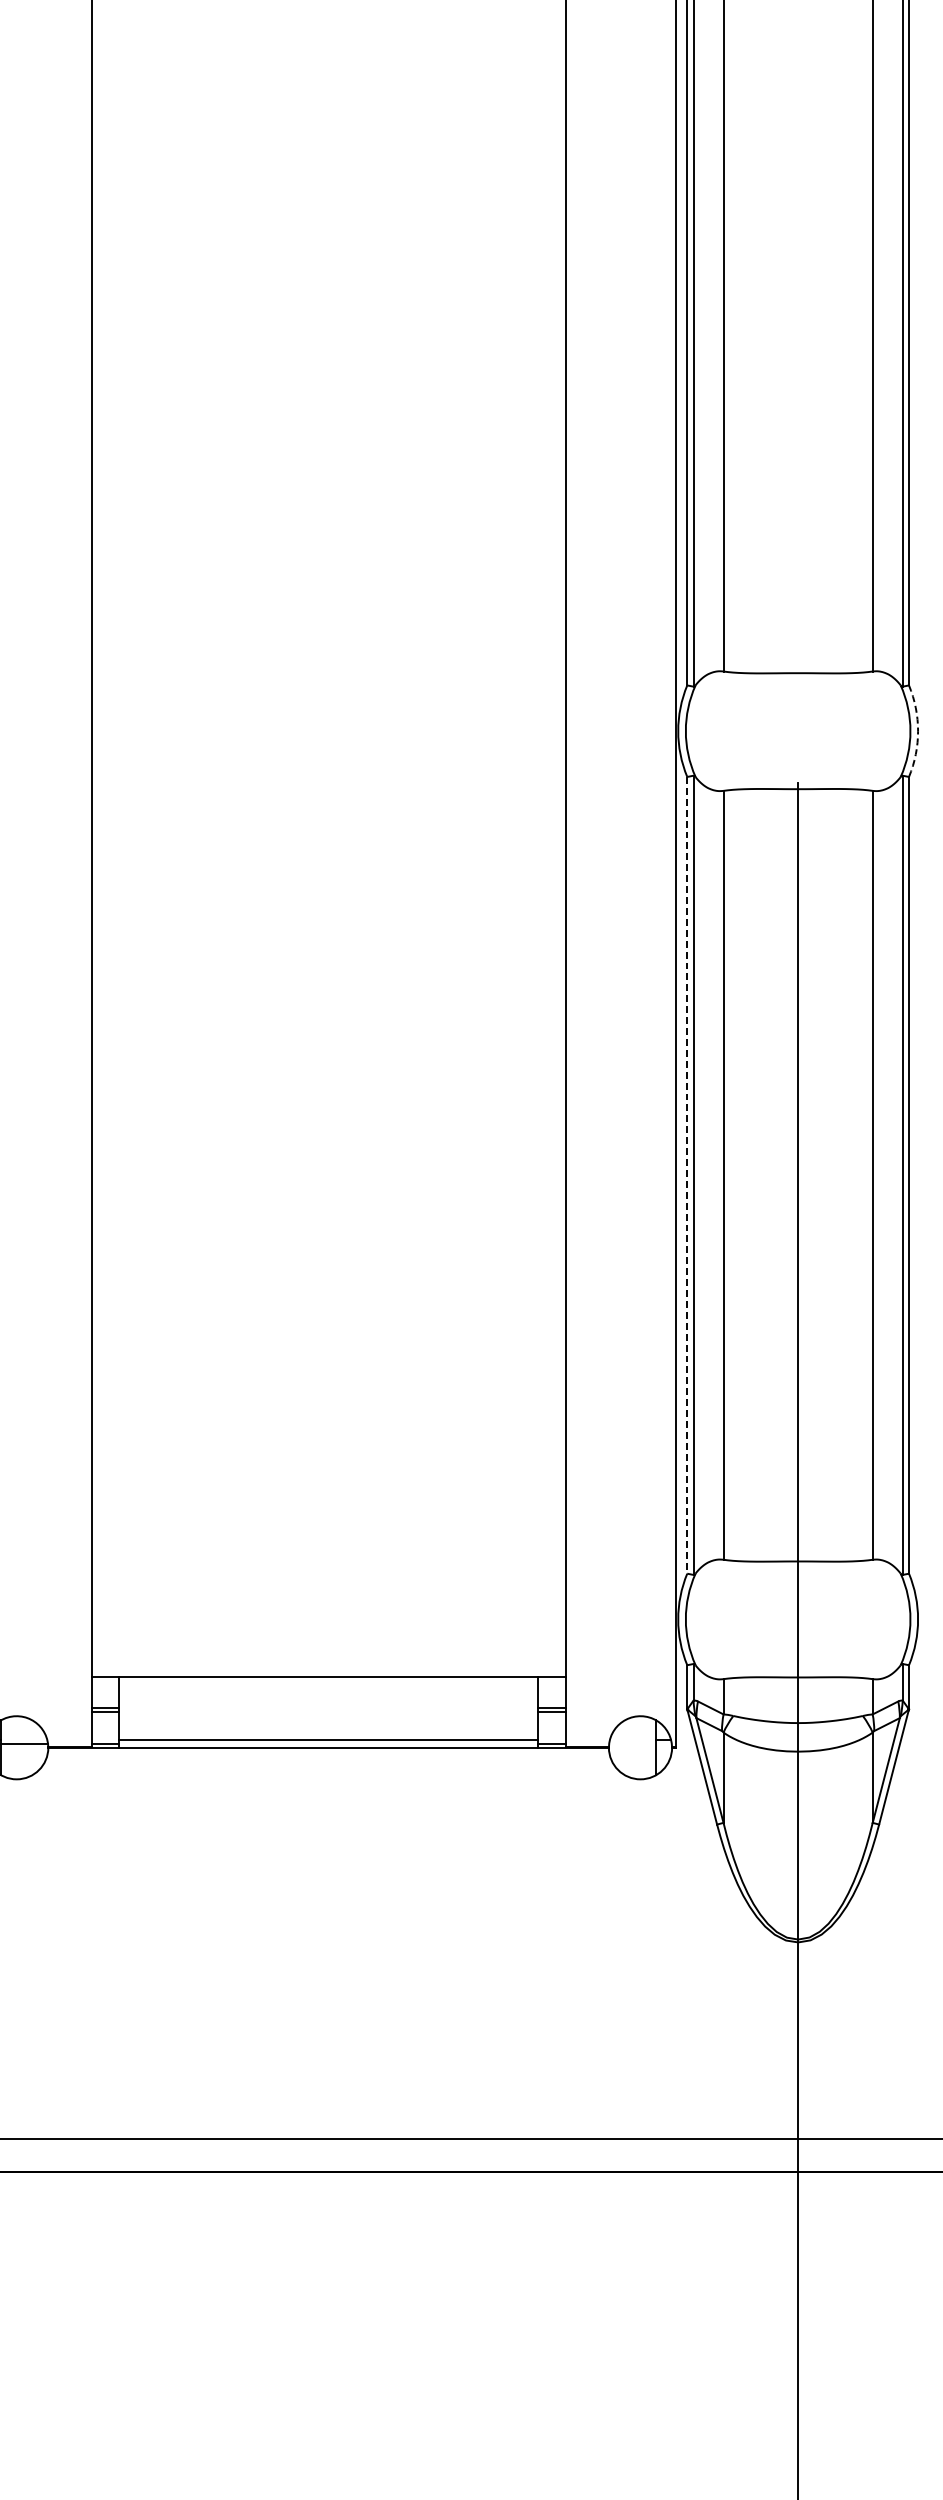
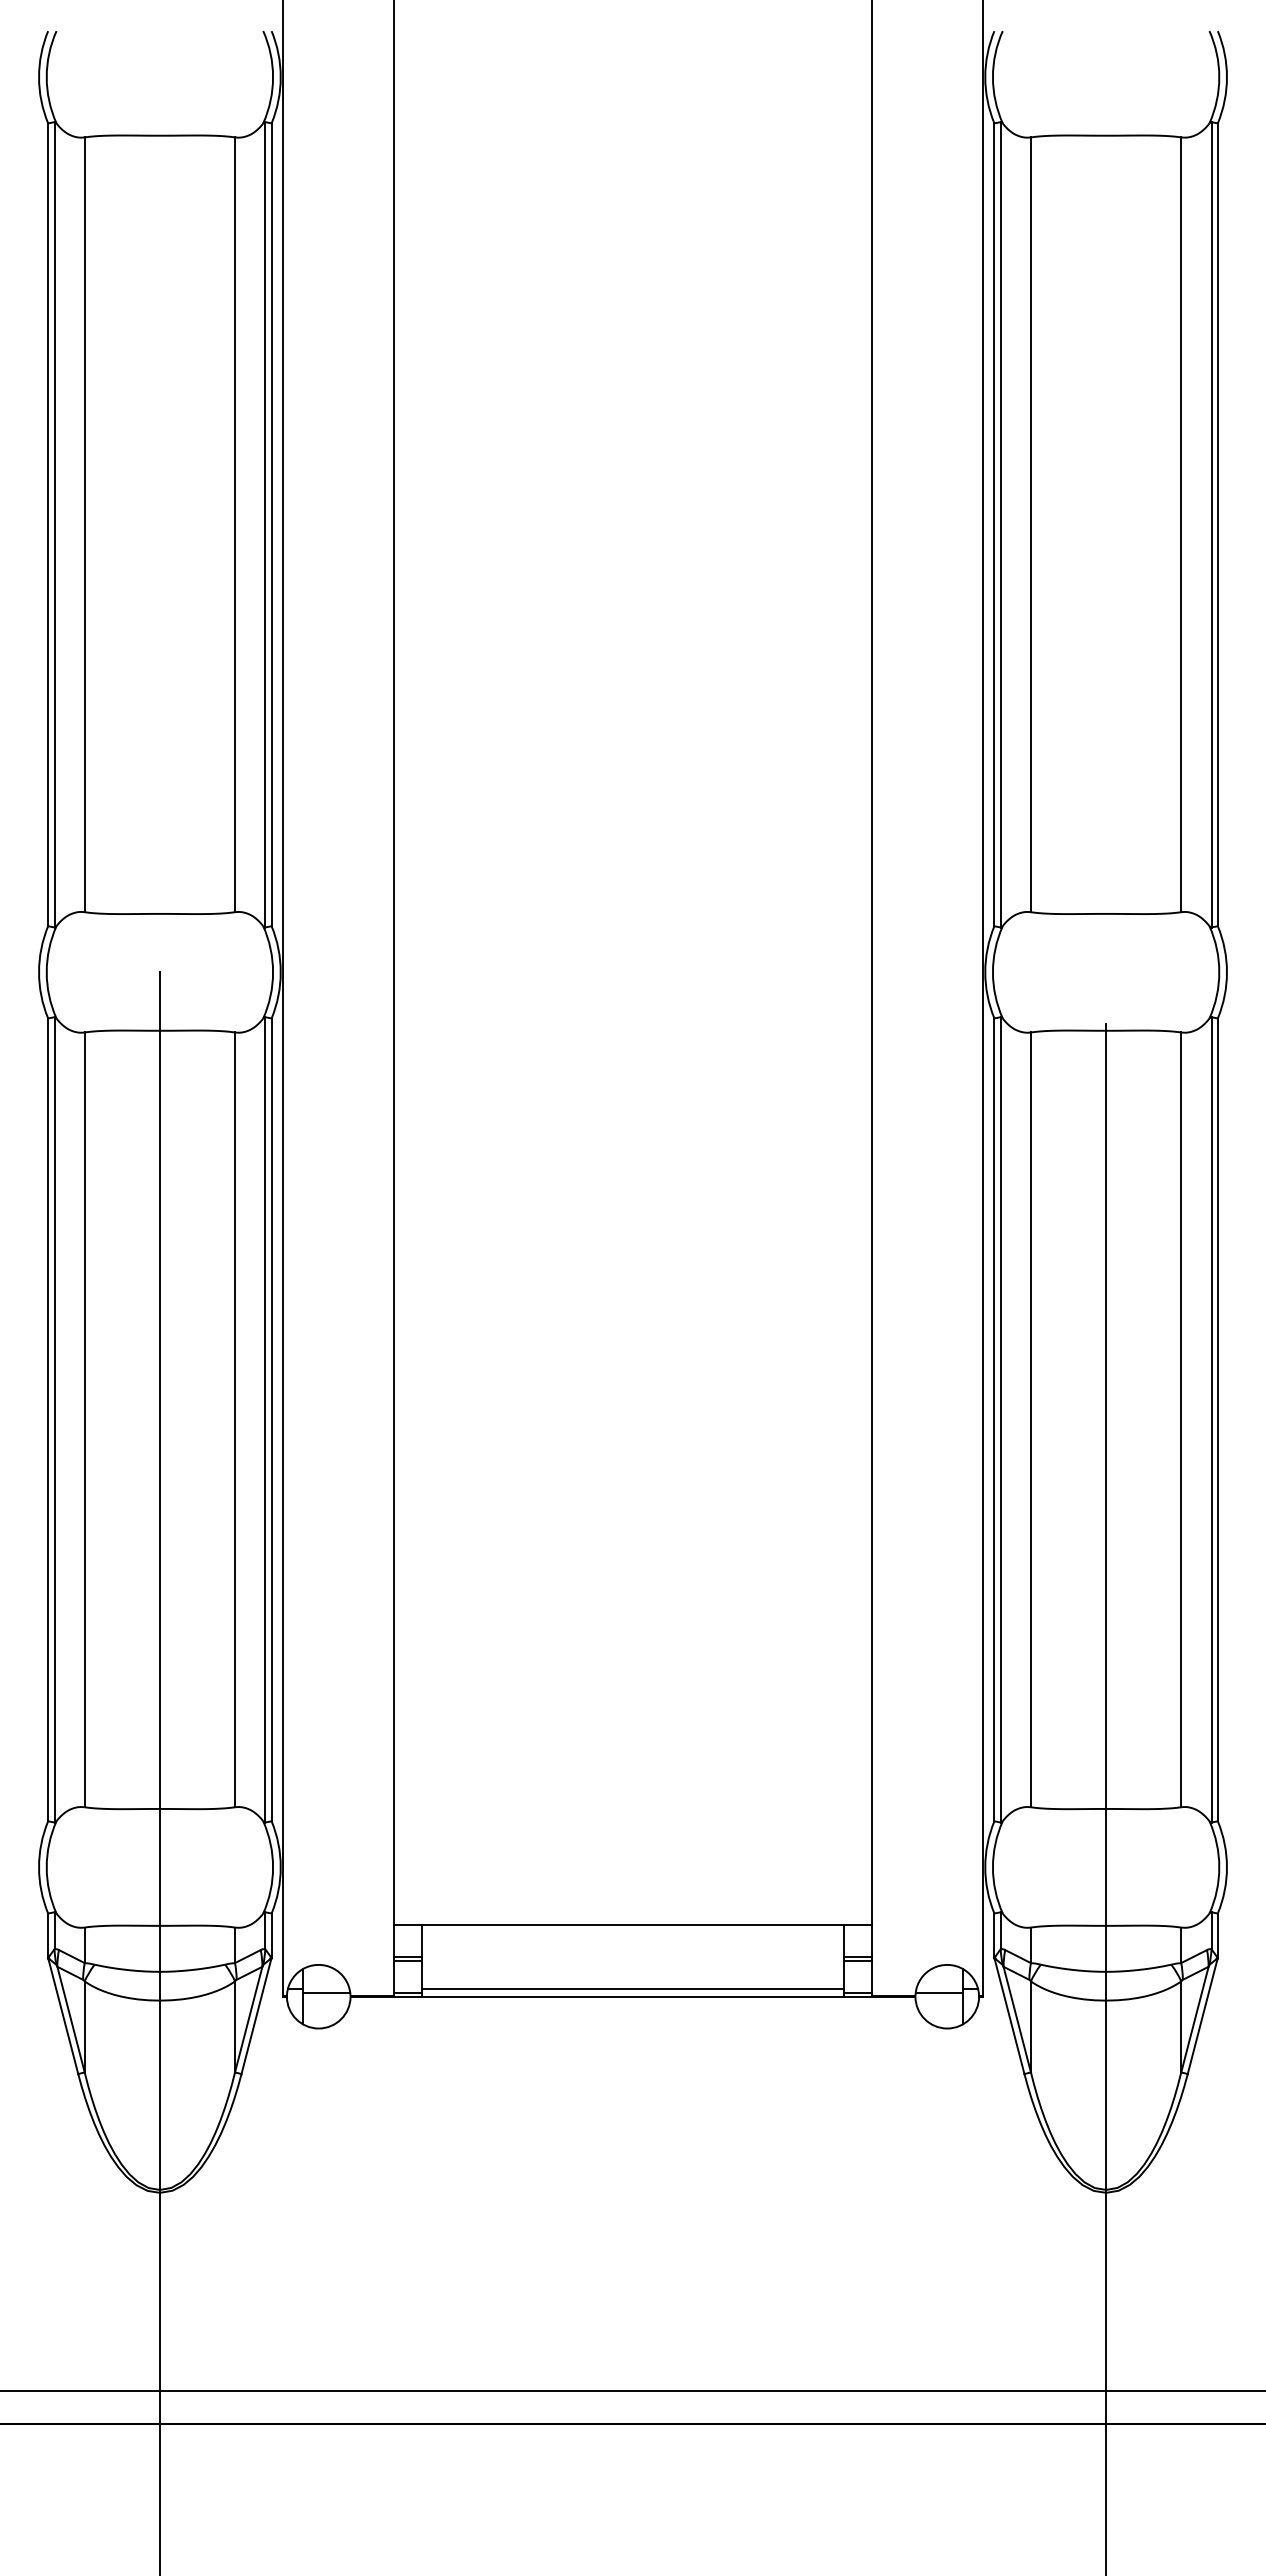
arc: (917, 731) -> (1226, 972), dashed -> solid
line: (687, 1175) -> (994, 1420), dashed -> solid
line: (632, 1743) -> (939, 1992), added

